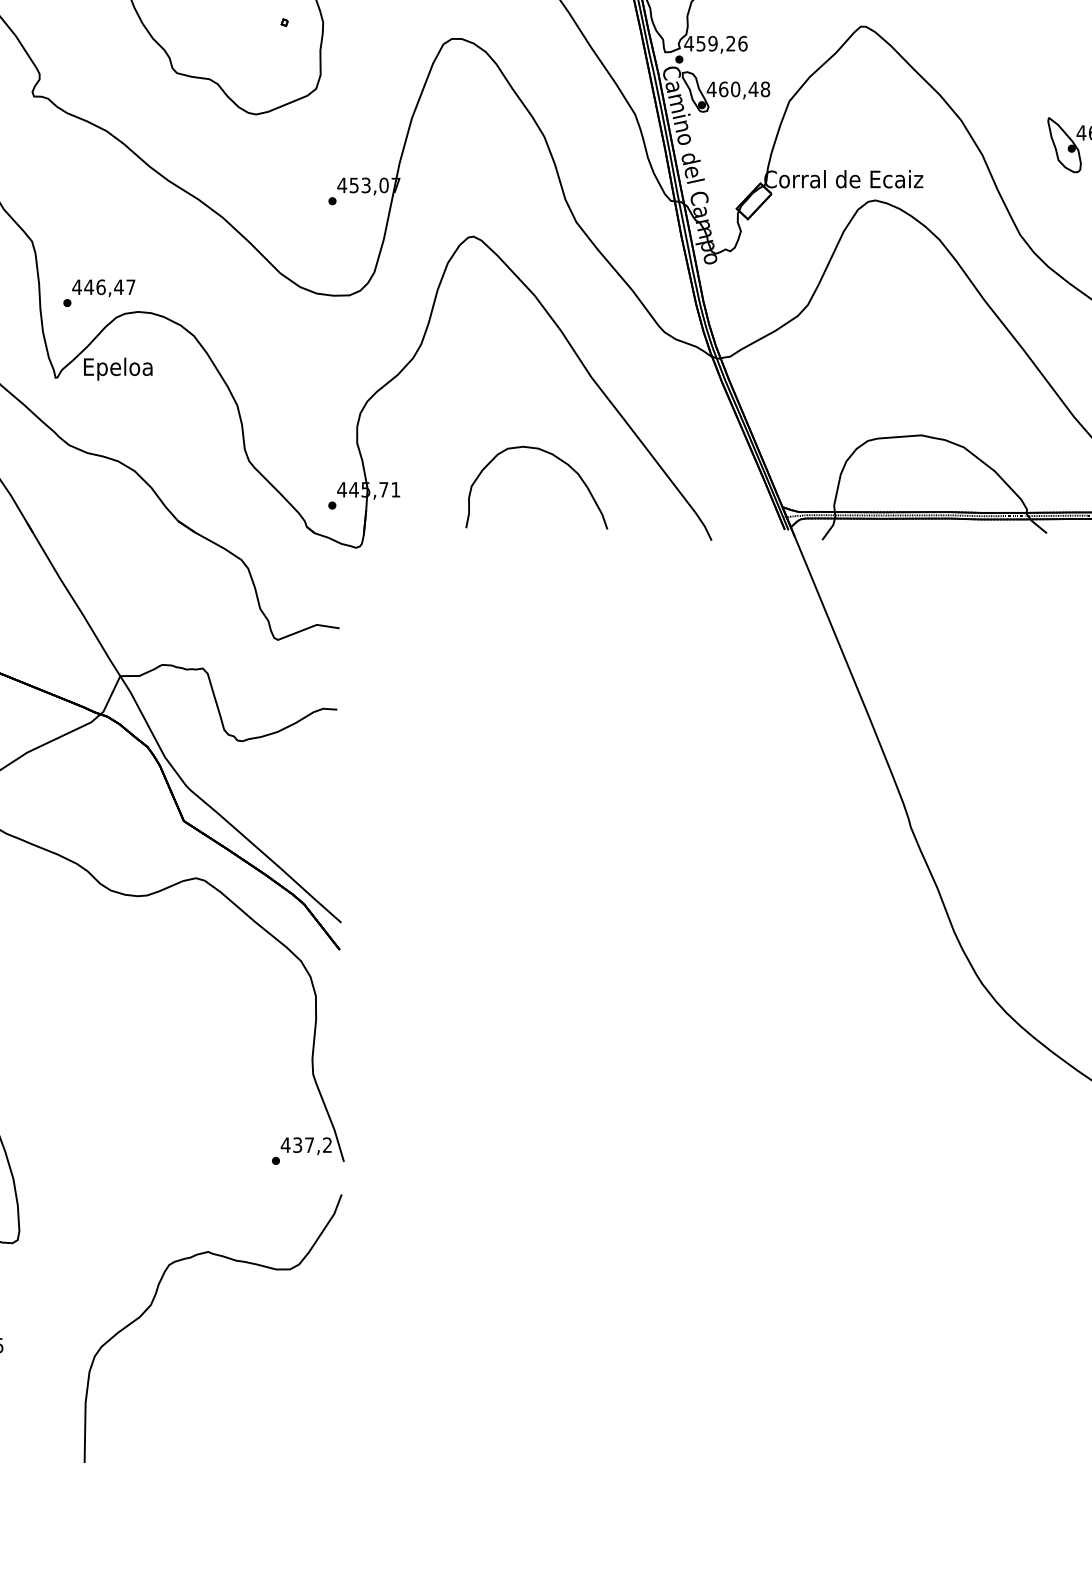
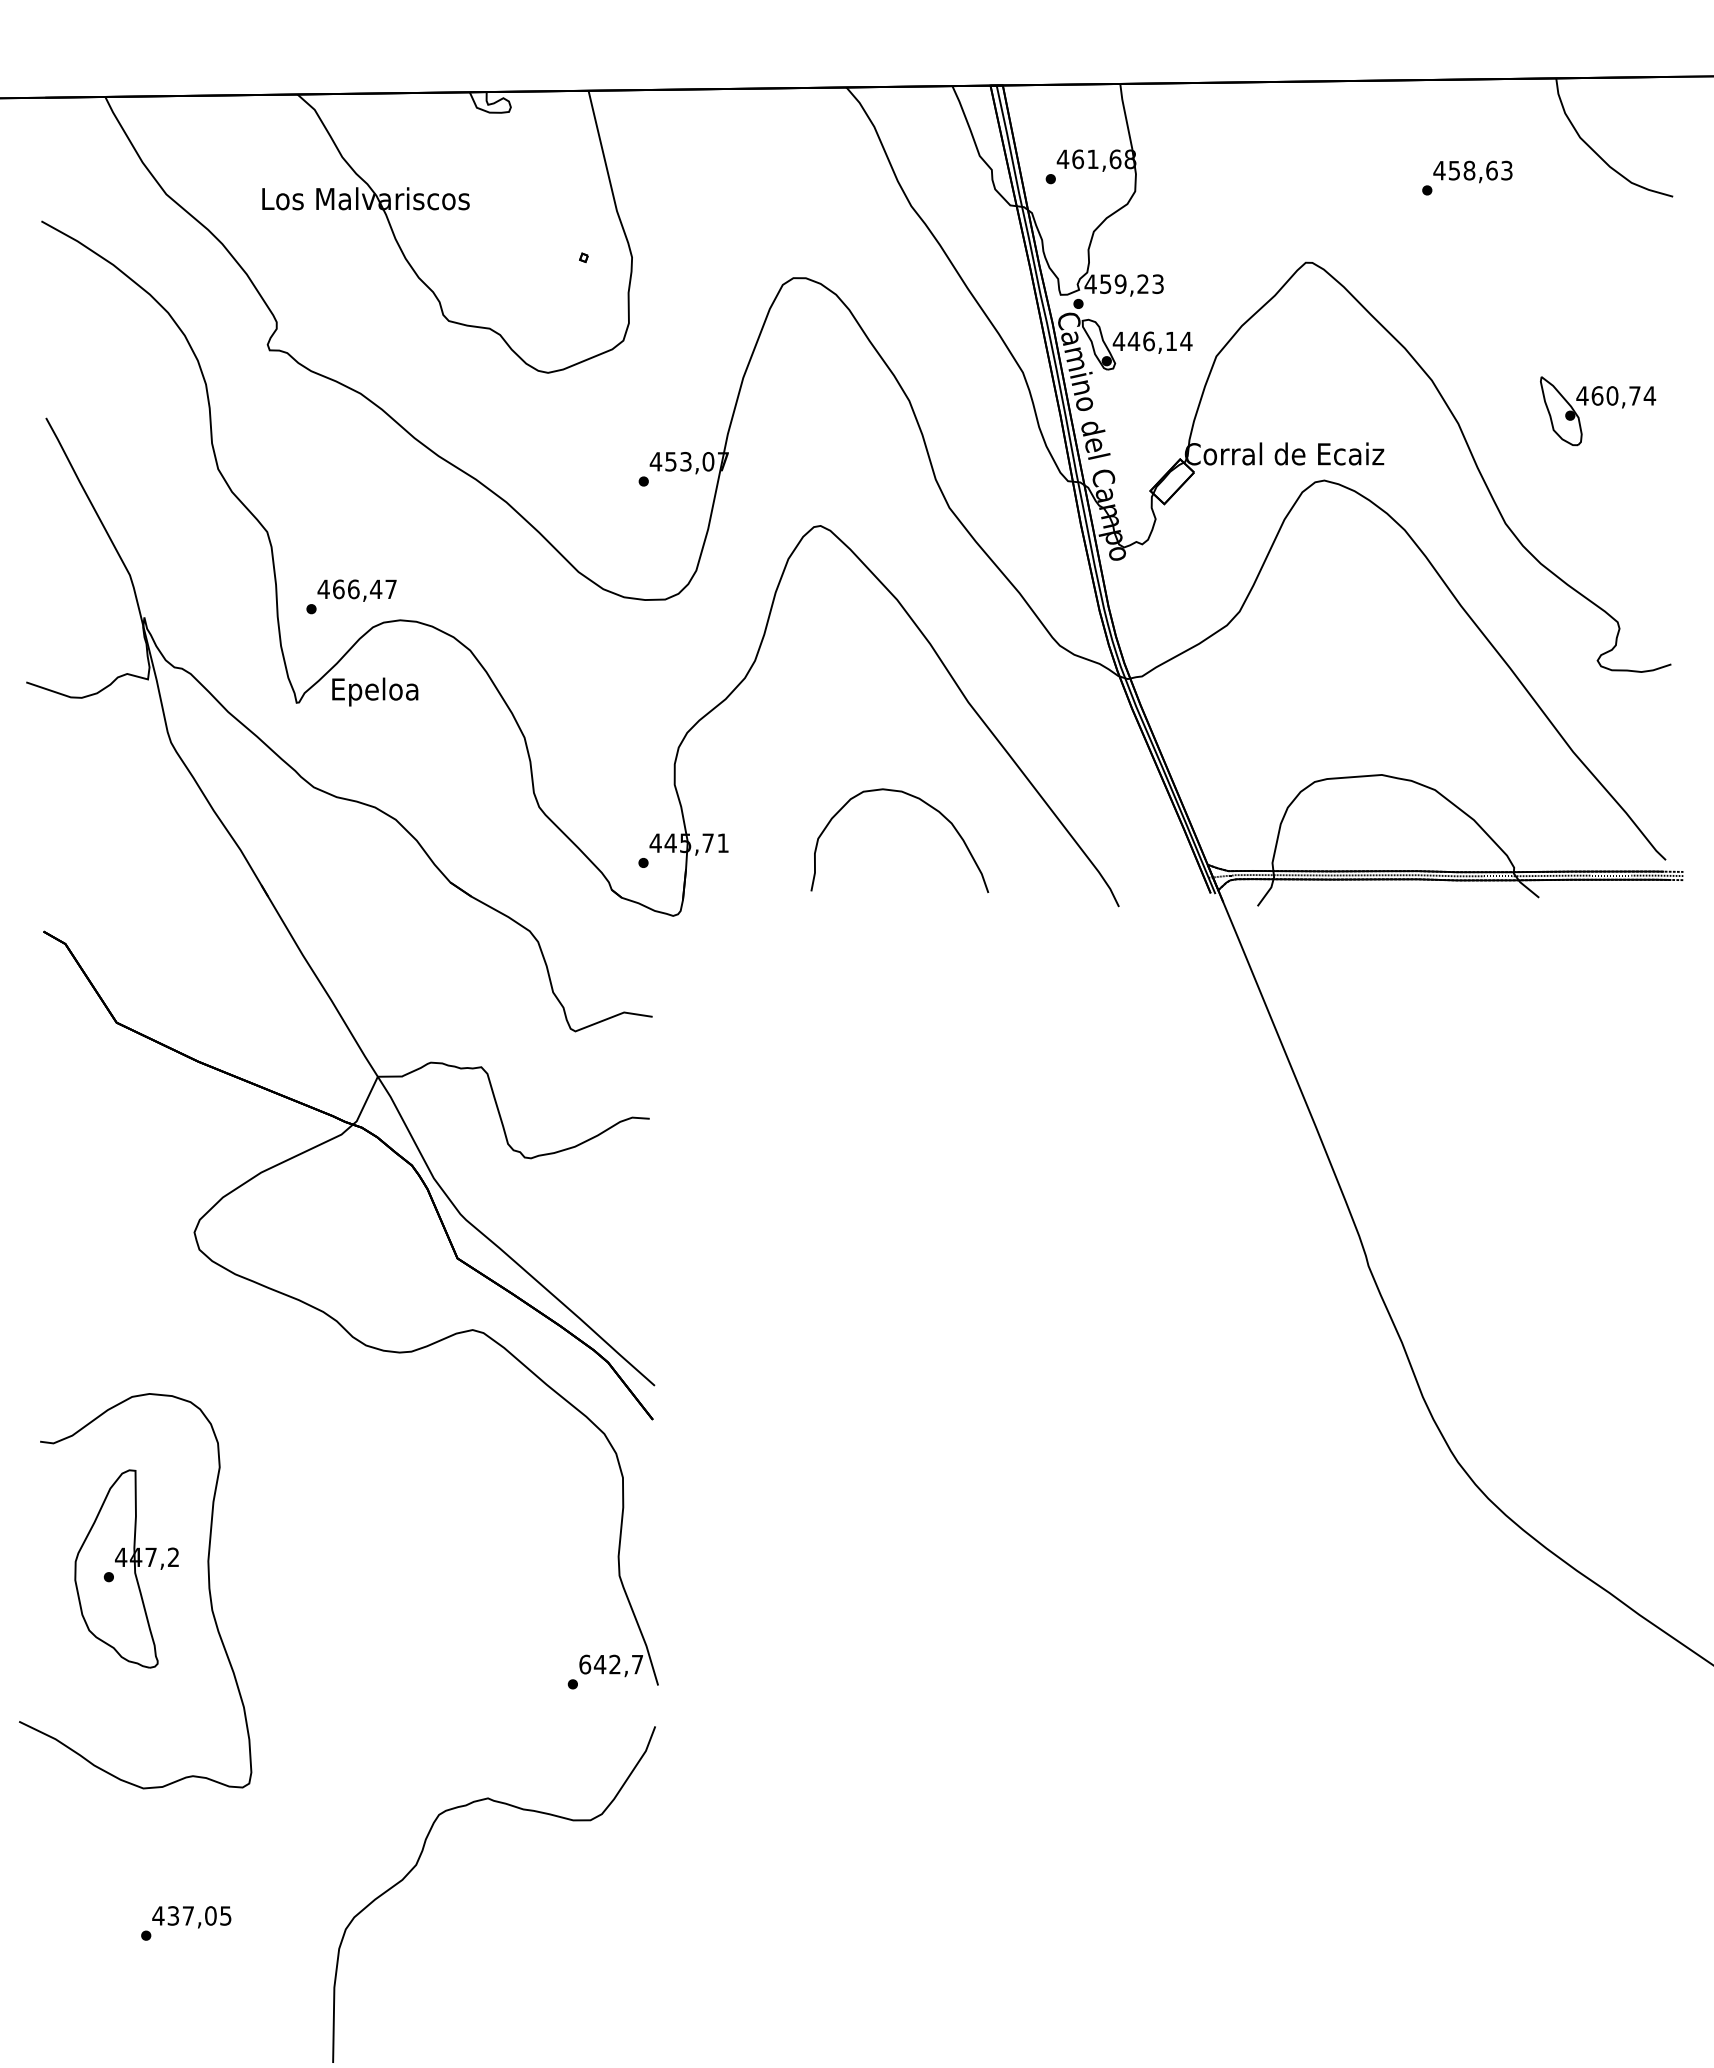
text: (743, 43) -> (1158, 283), 459,26 -> 459,23
text: (743, 89) -> (1159, 341), 460,48 -> 446,14
text: (88, 287) -> (338, 589), 446,47 -> 466,47
text: (305, 1145) -> (610, 1664), 437,2 -> 642,7

